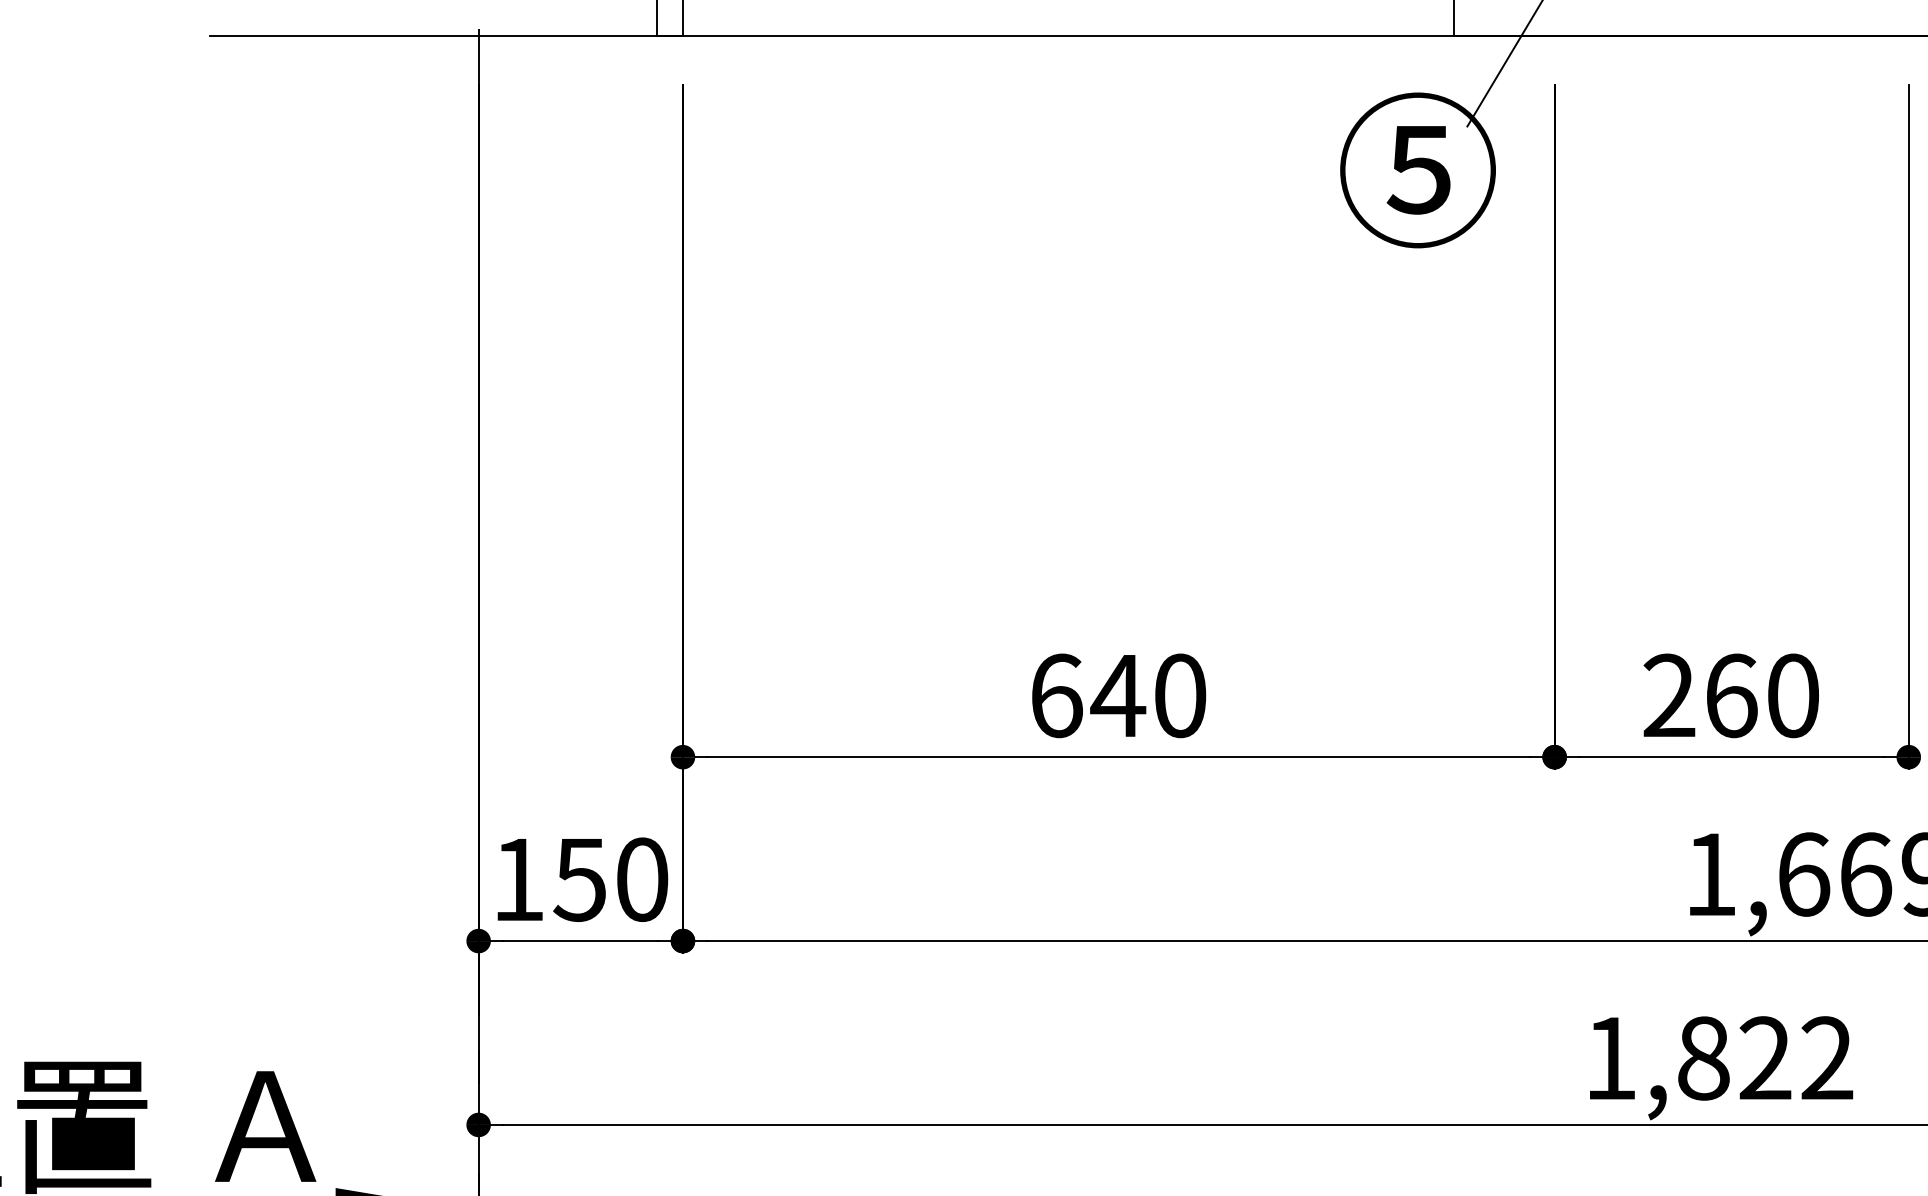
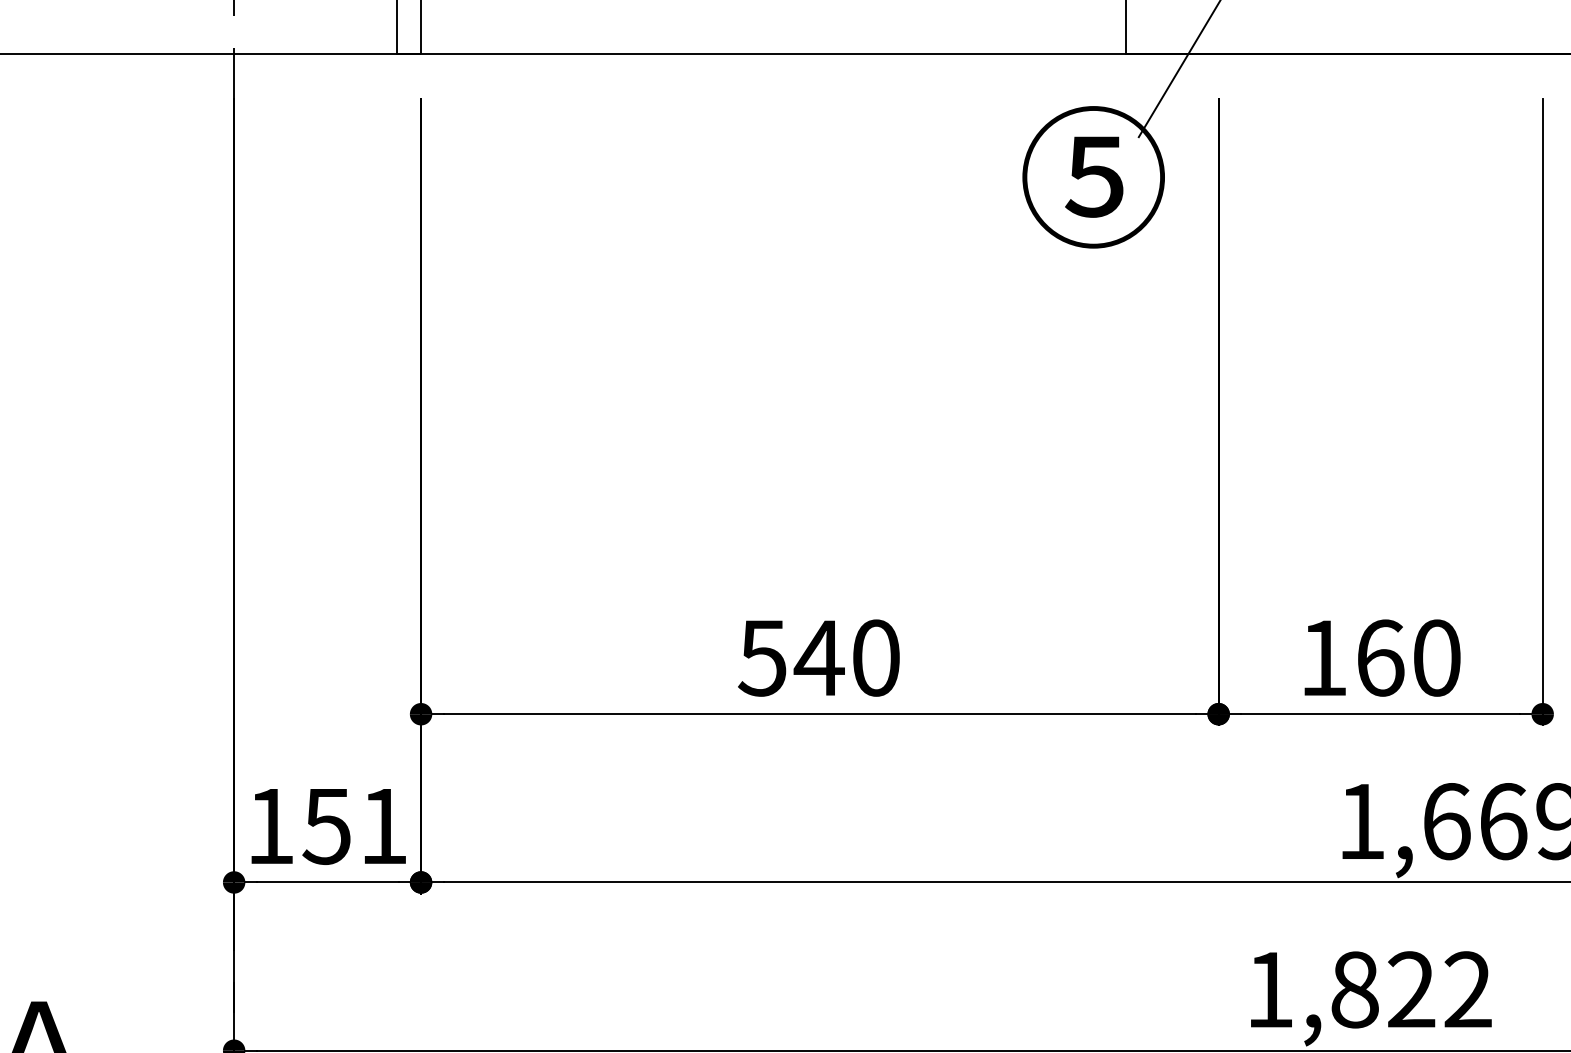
text: (1669, 694) -> (1323, 656), 260 -> 160
text: (1055, 695) -> (761, 657), 640 -> 540
text: (642, 879) -> (384, 826), 150 -> 151

